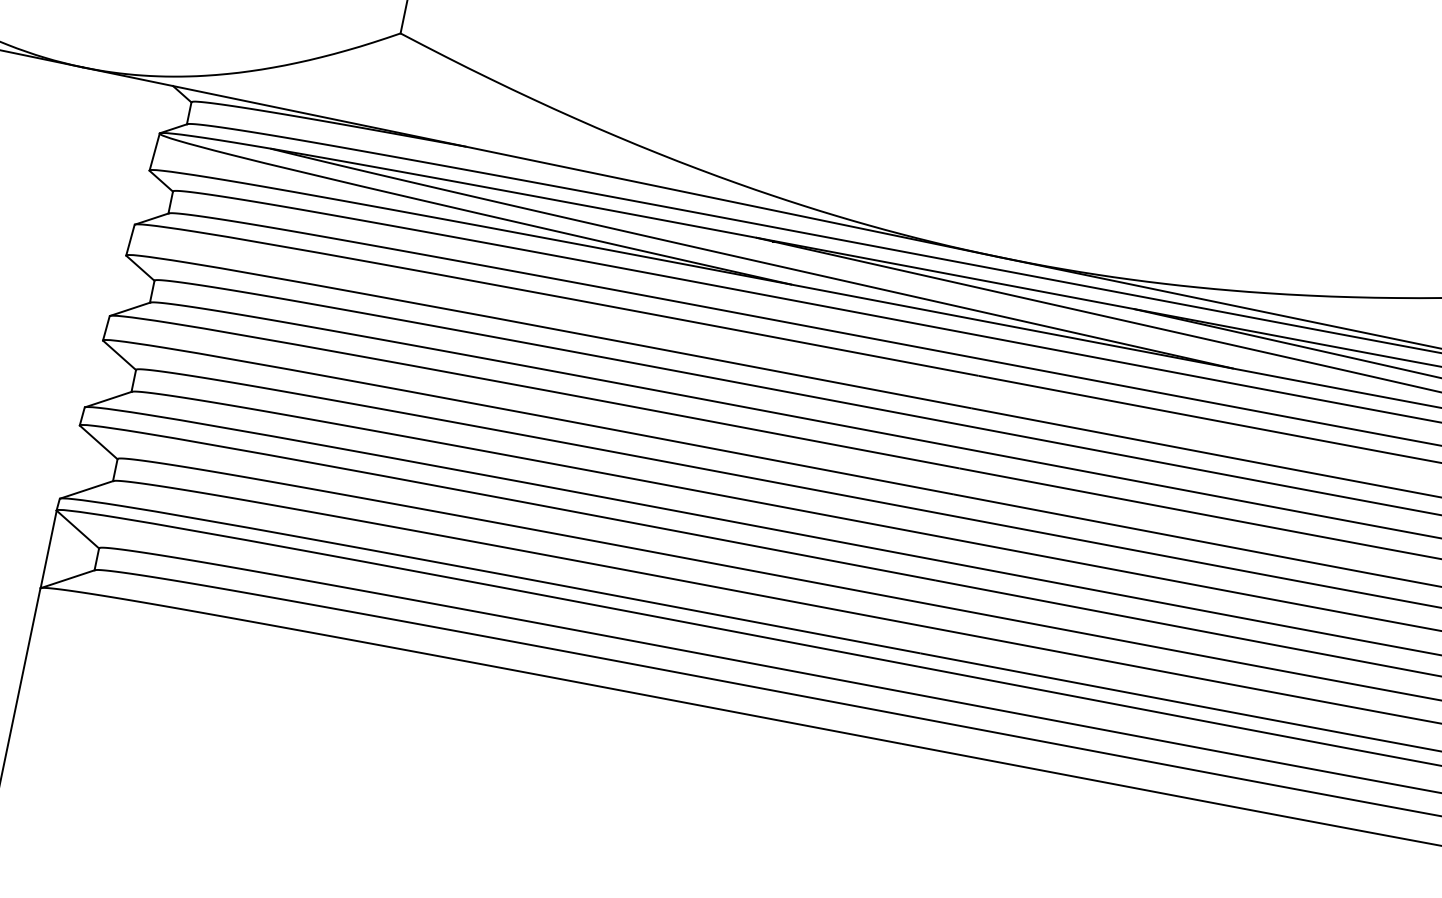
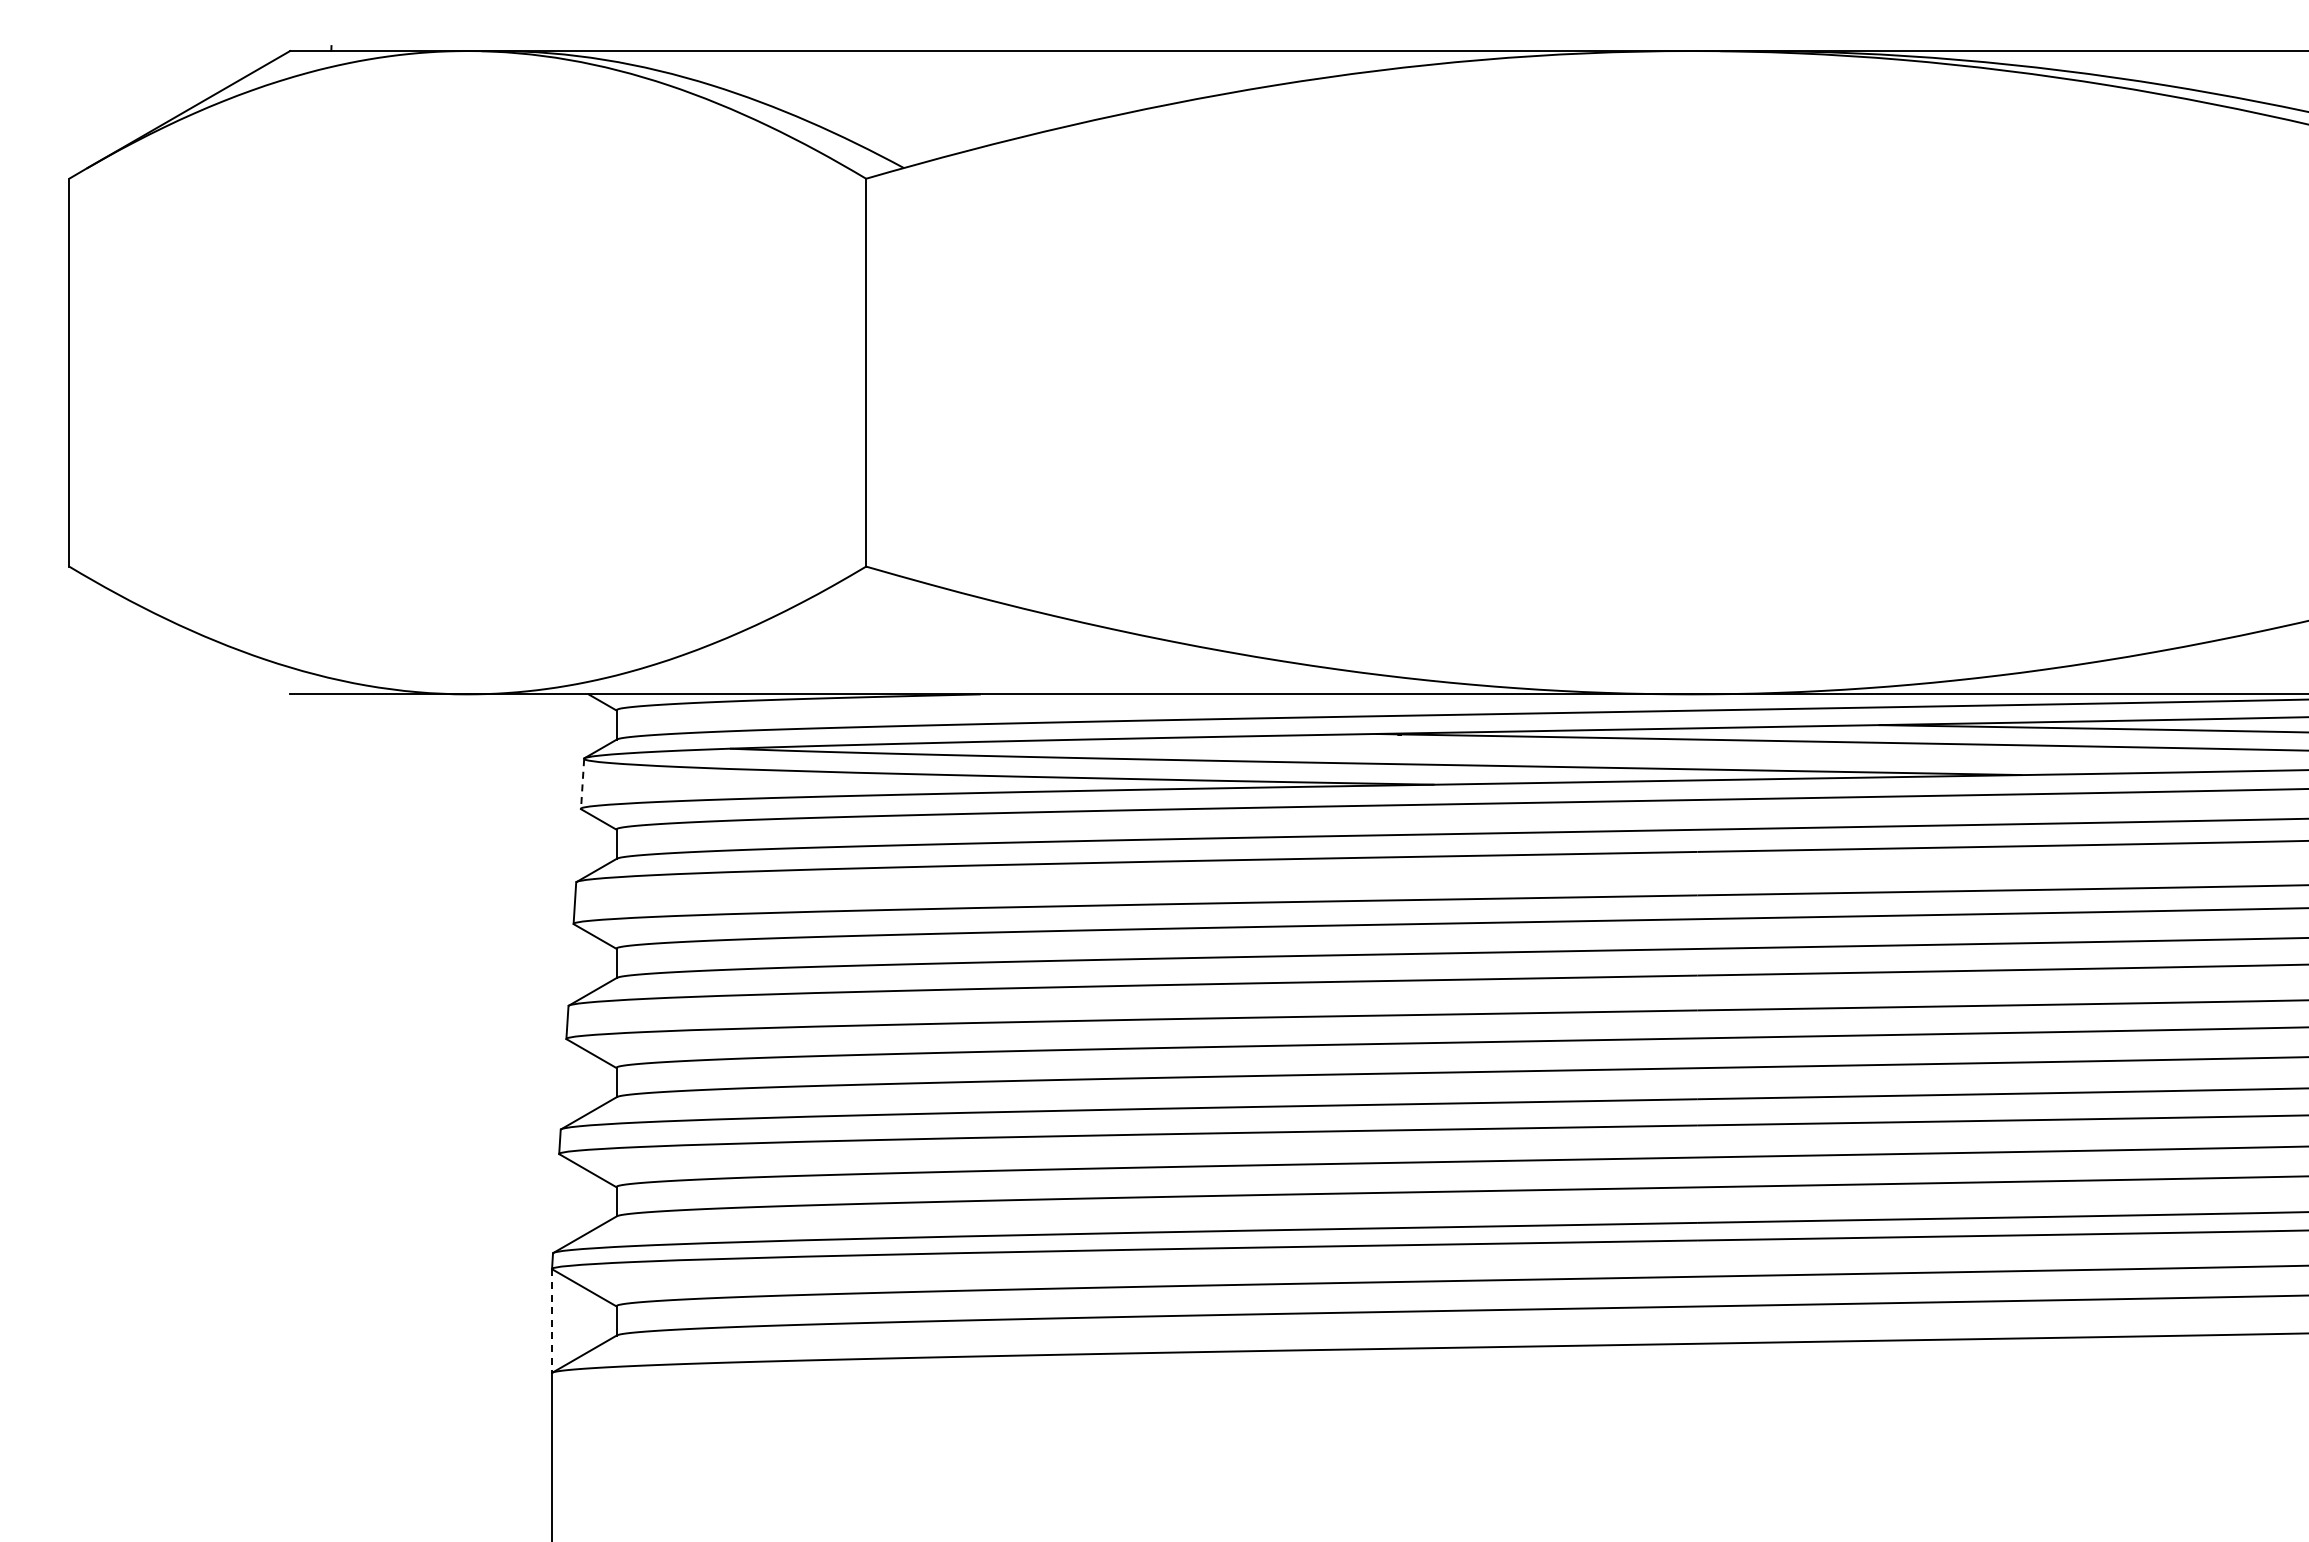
line: (154, 151) -> (582, 783), solid -> dashed
line: (48, 549) -> (552, 1321), solid -> dashed

